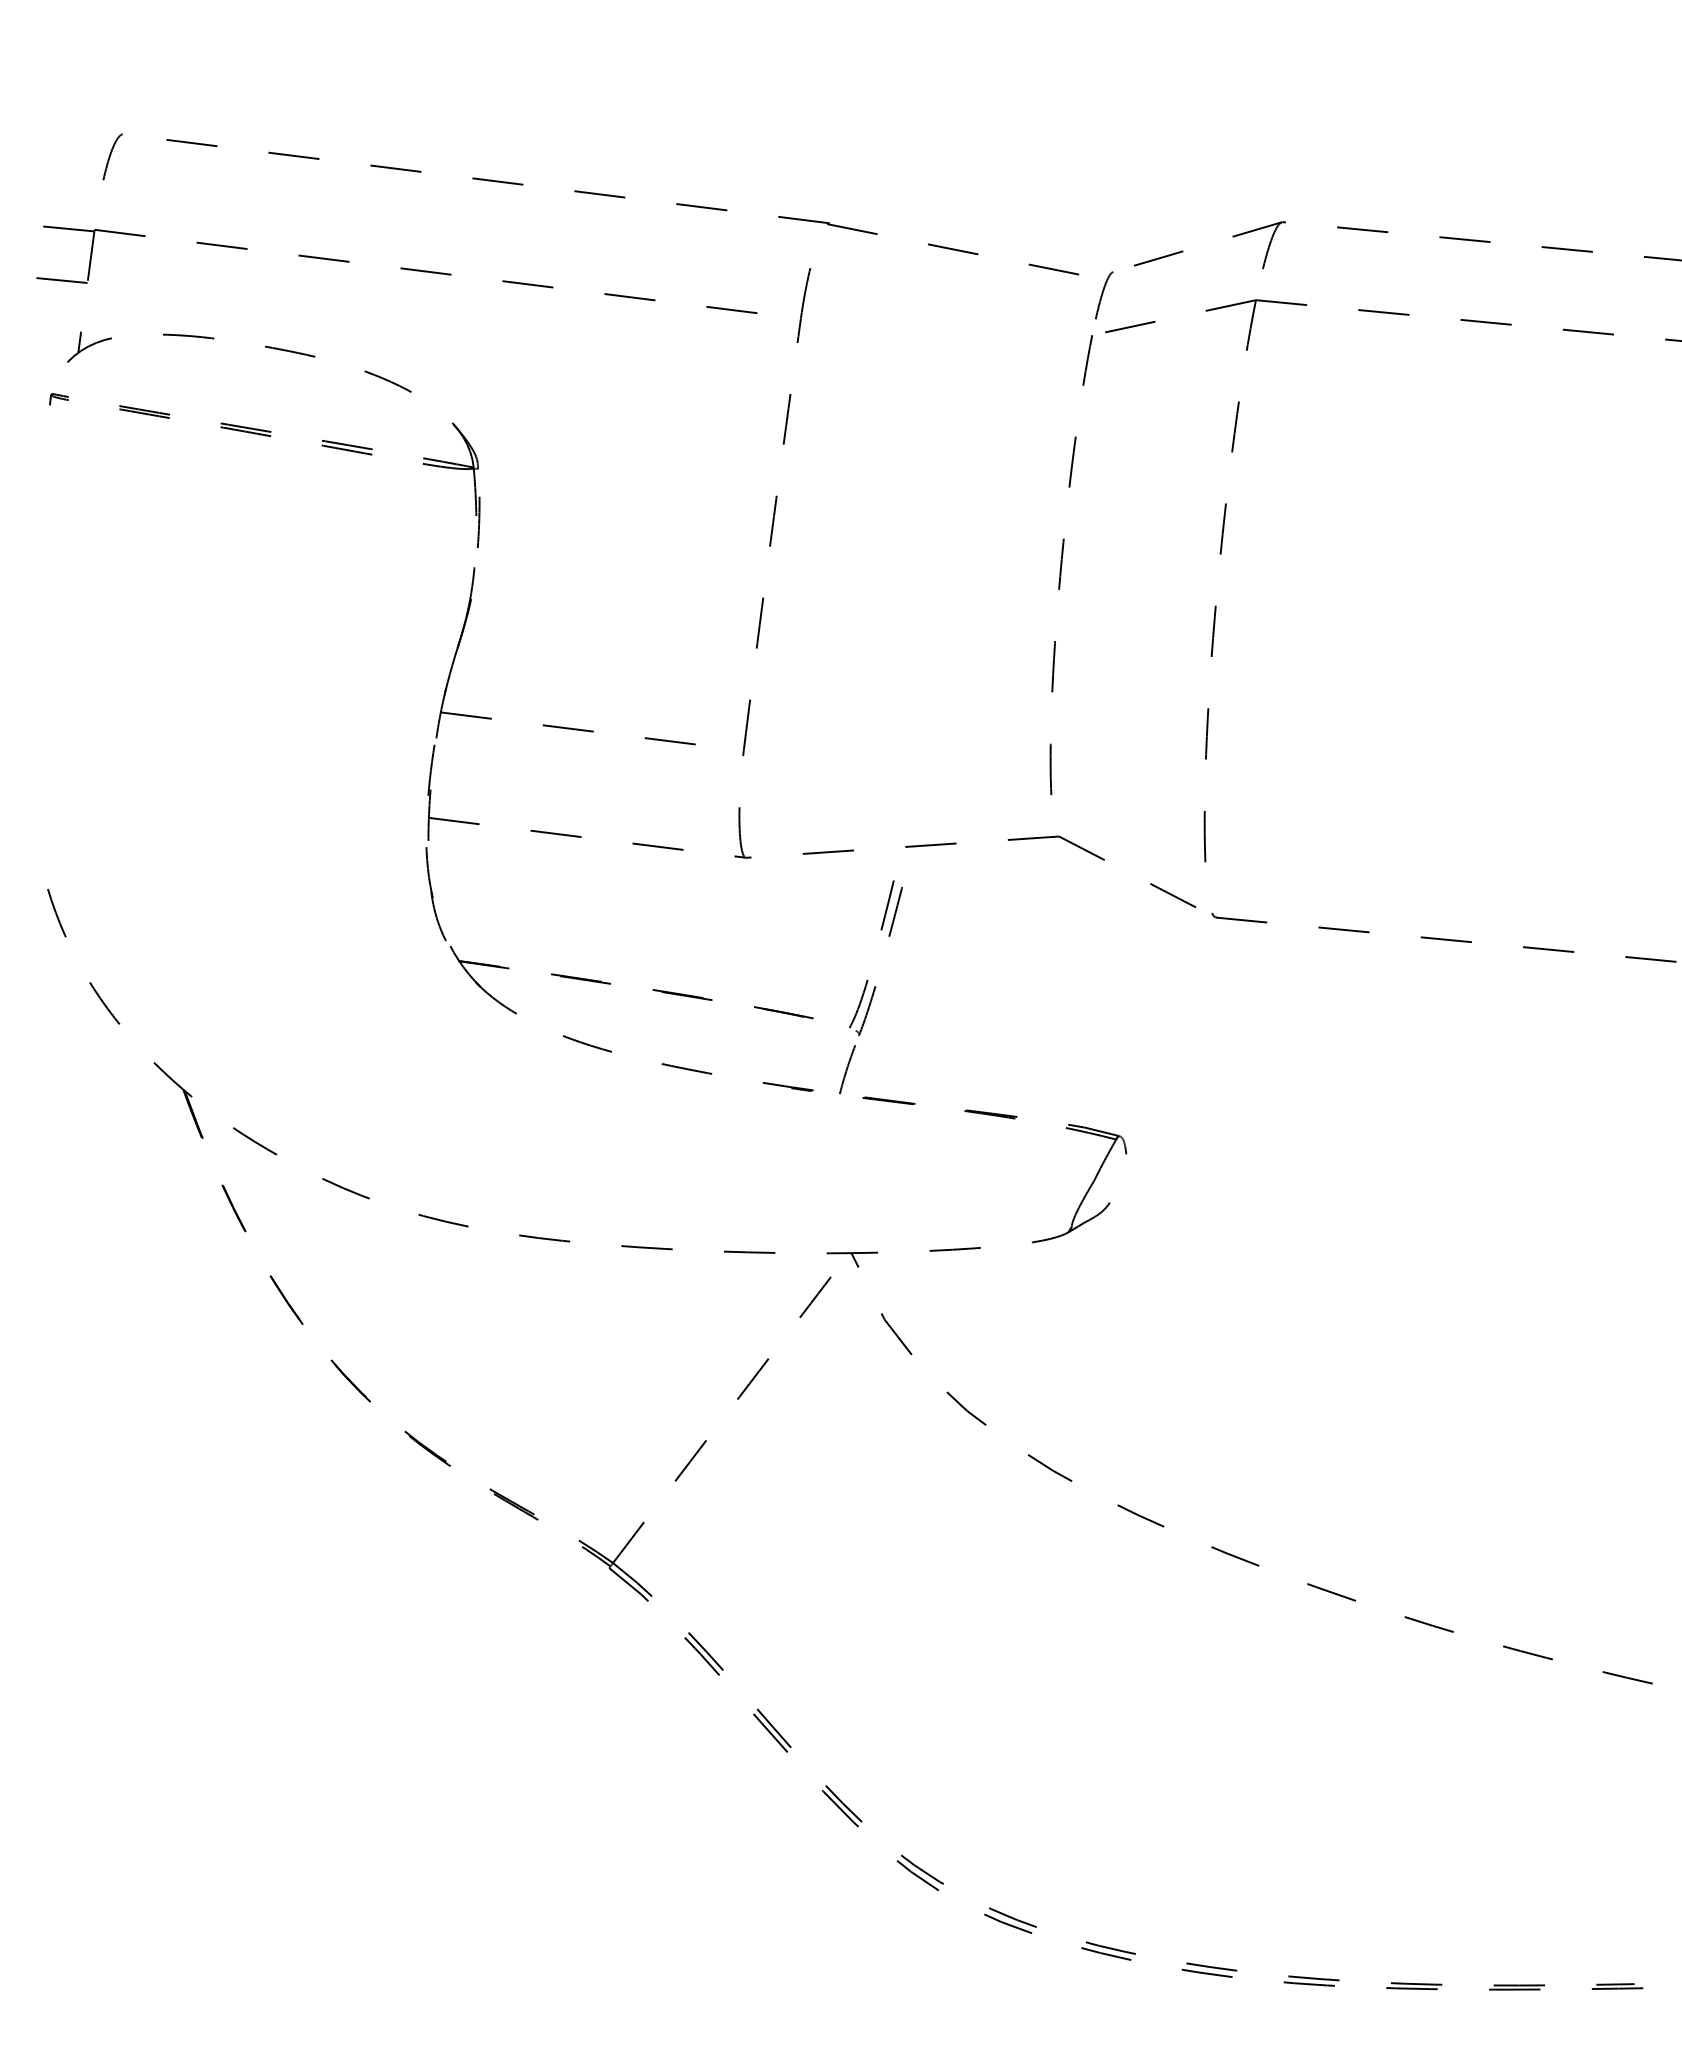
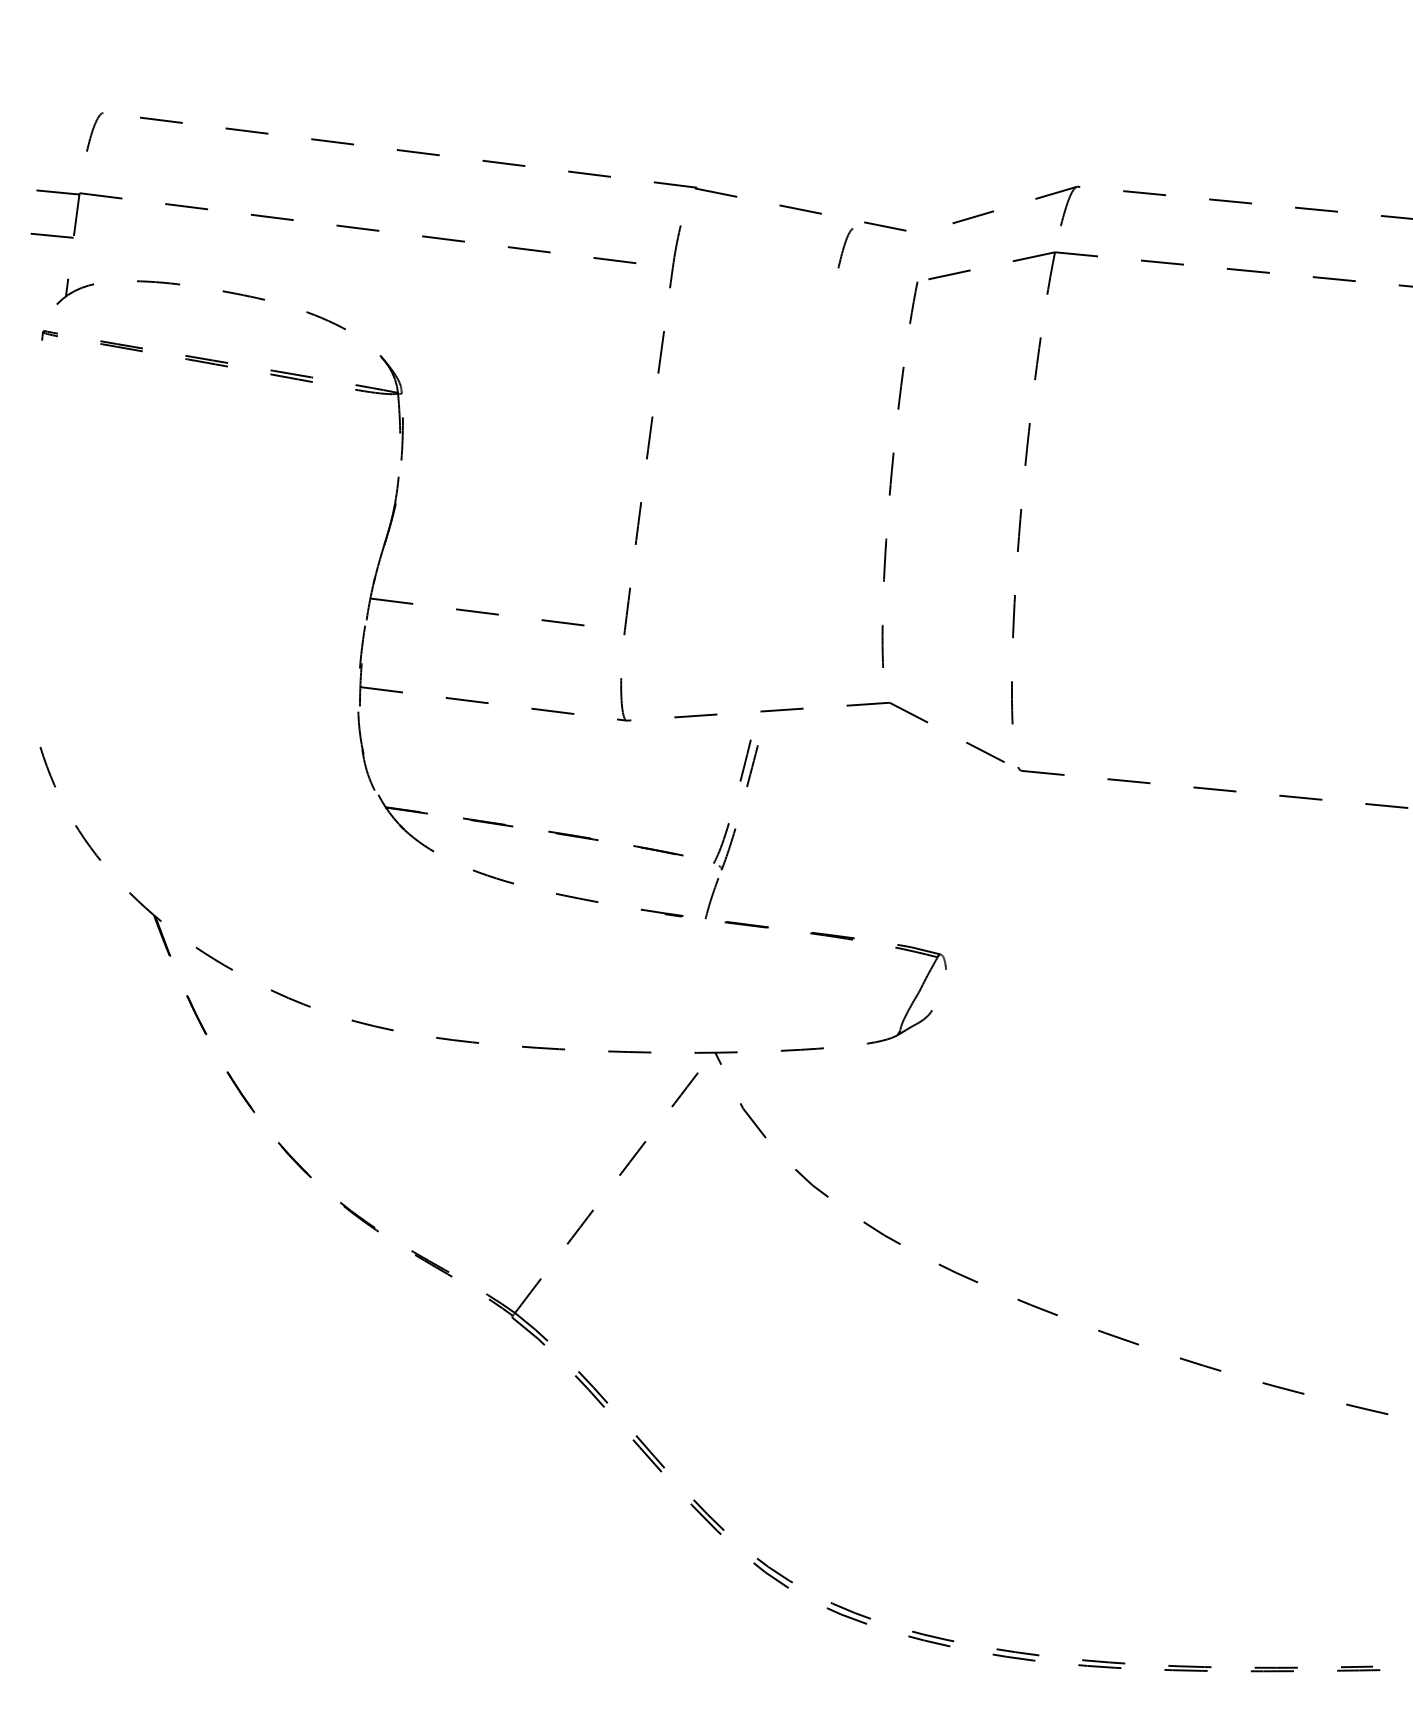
curve: (1104, 293) -> (845, 246), moved

